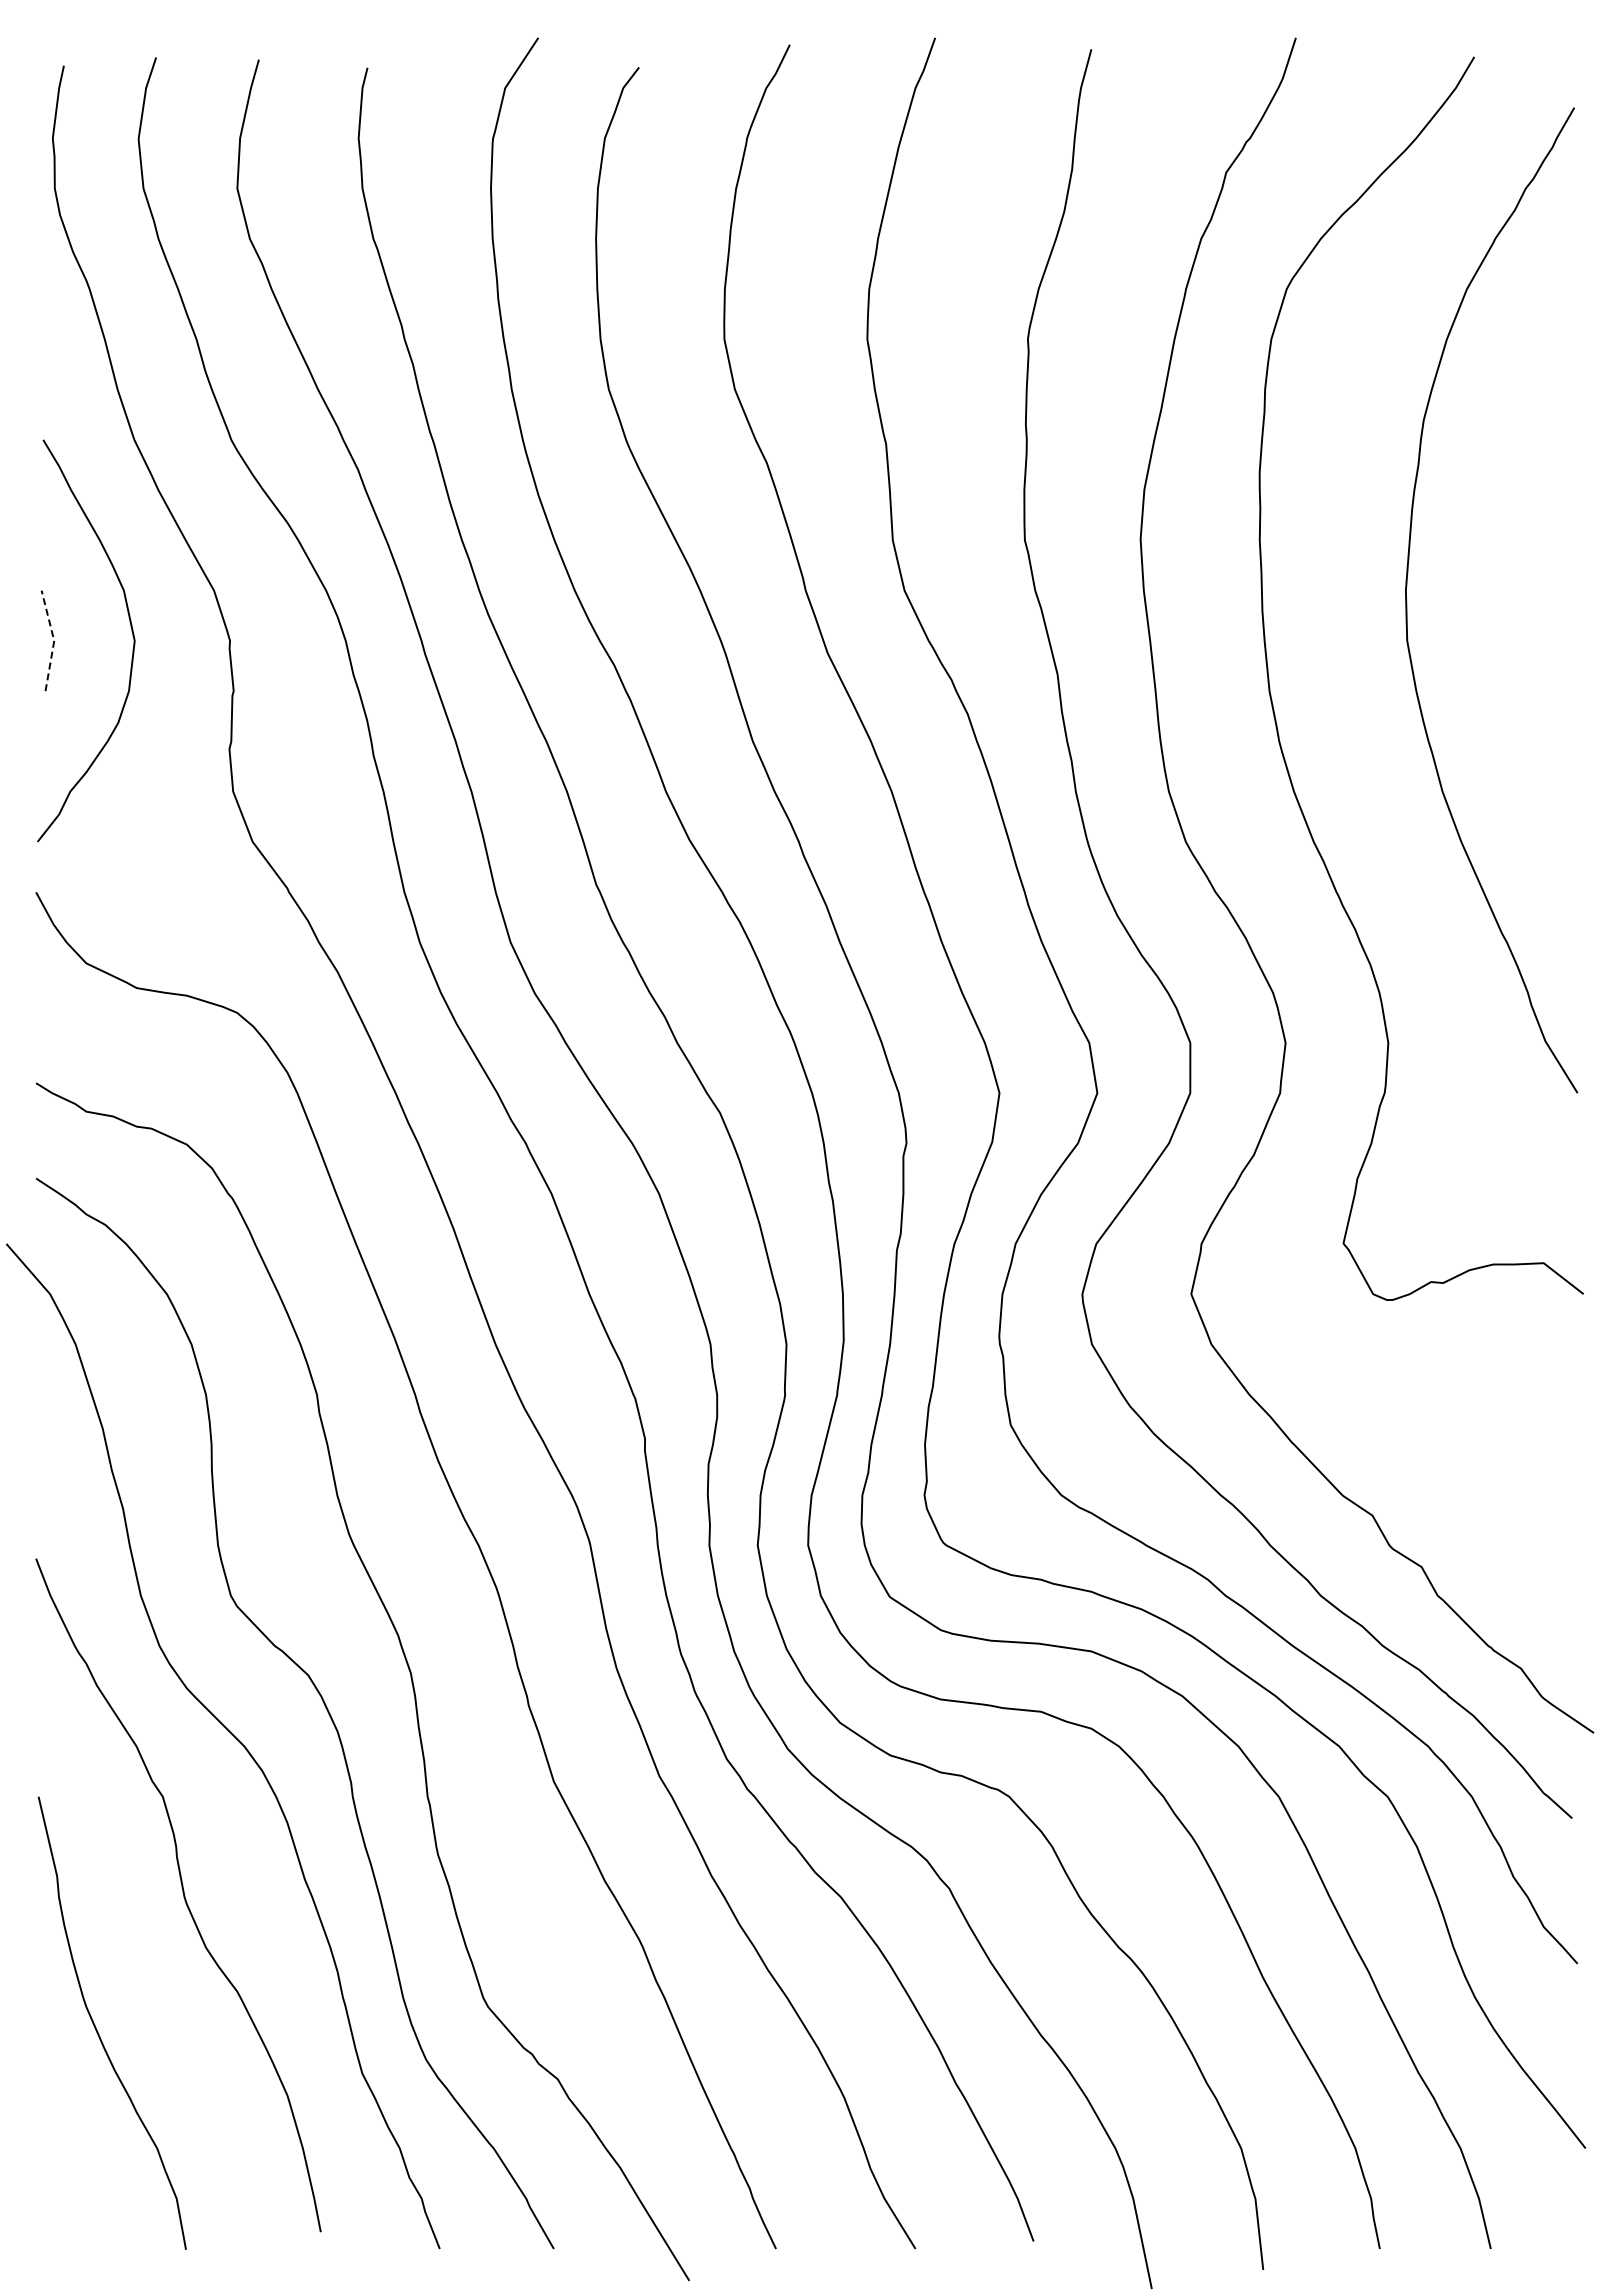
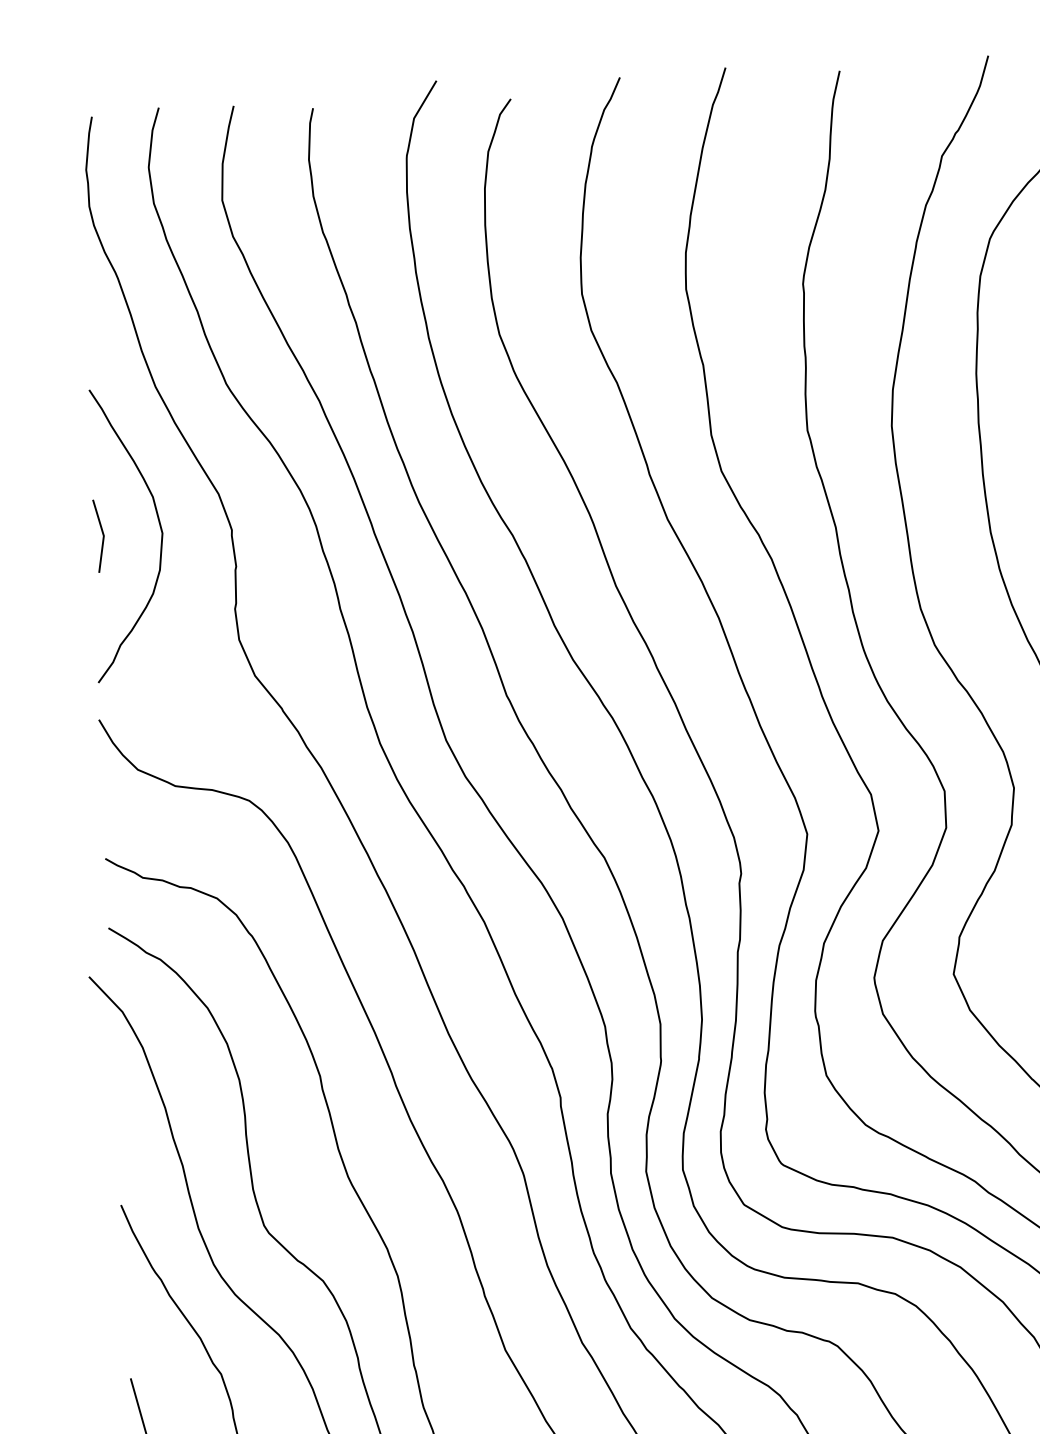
line: (54, 640) -> (104, 535), dashed -> solid

